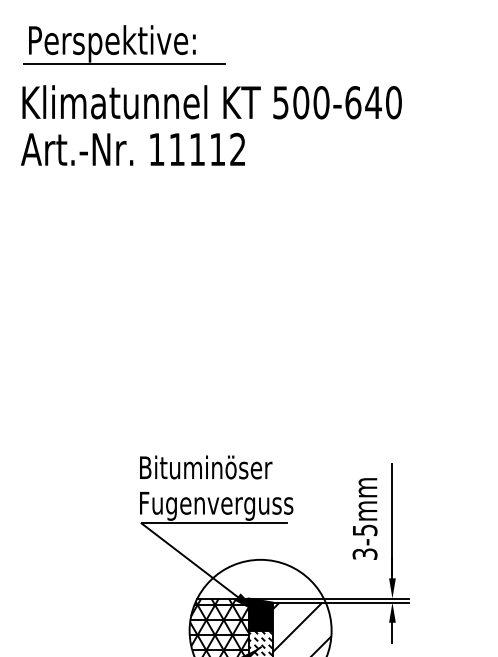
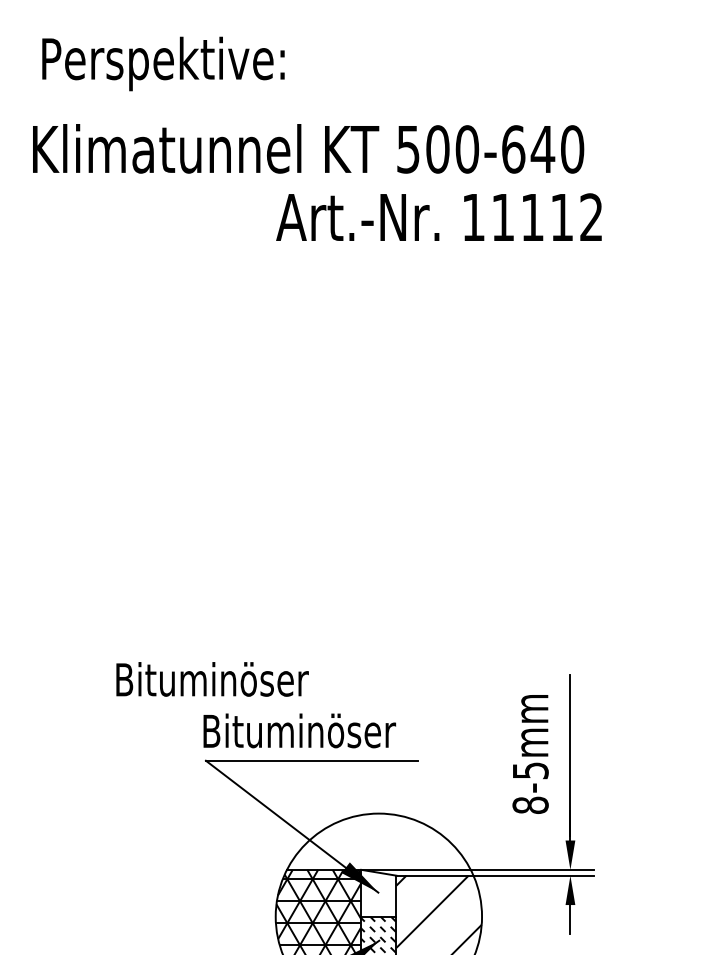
line: (124, 63) -> (181, 92), removed
text: (132, 148) -> (438, 215), moved
text: (206, 467) -> (213, 679), moved
text: (217, 505) -> (316, 734), Fugenverguss -> Bituminöser
text: (364, 554) -> (529, 805), 3-5mm -> 8-5mm
fill: (260, 614) -> (378, 893), removed

